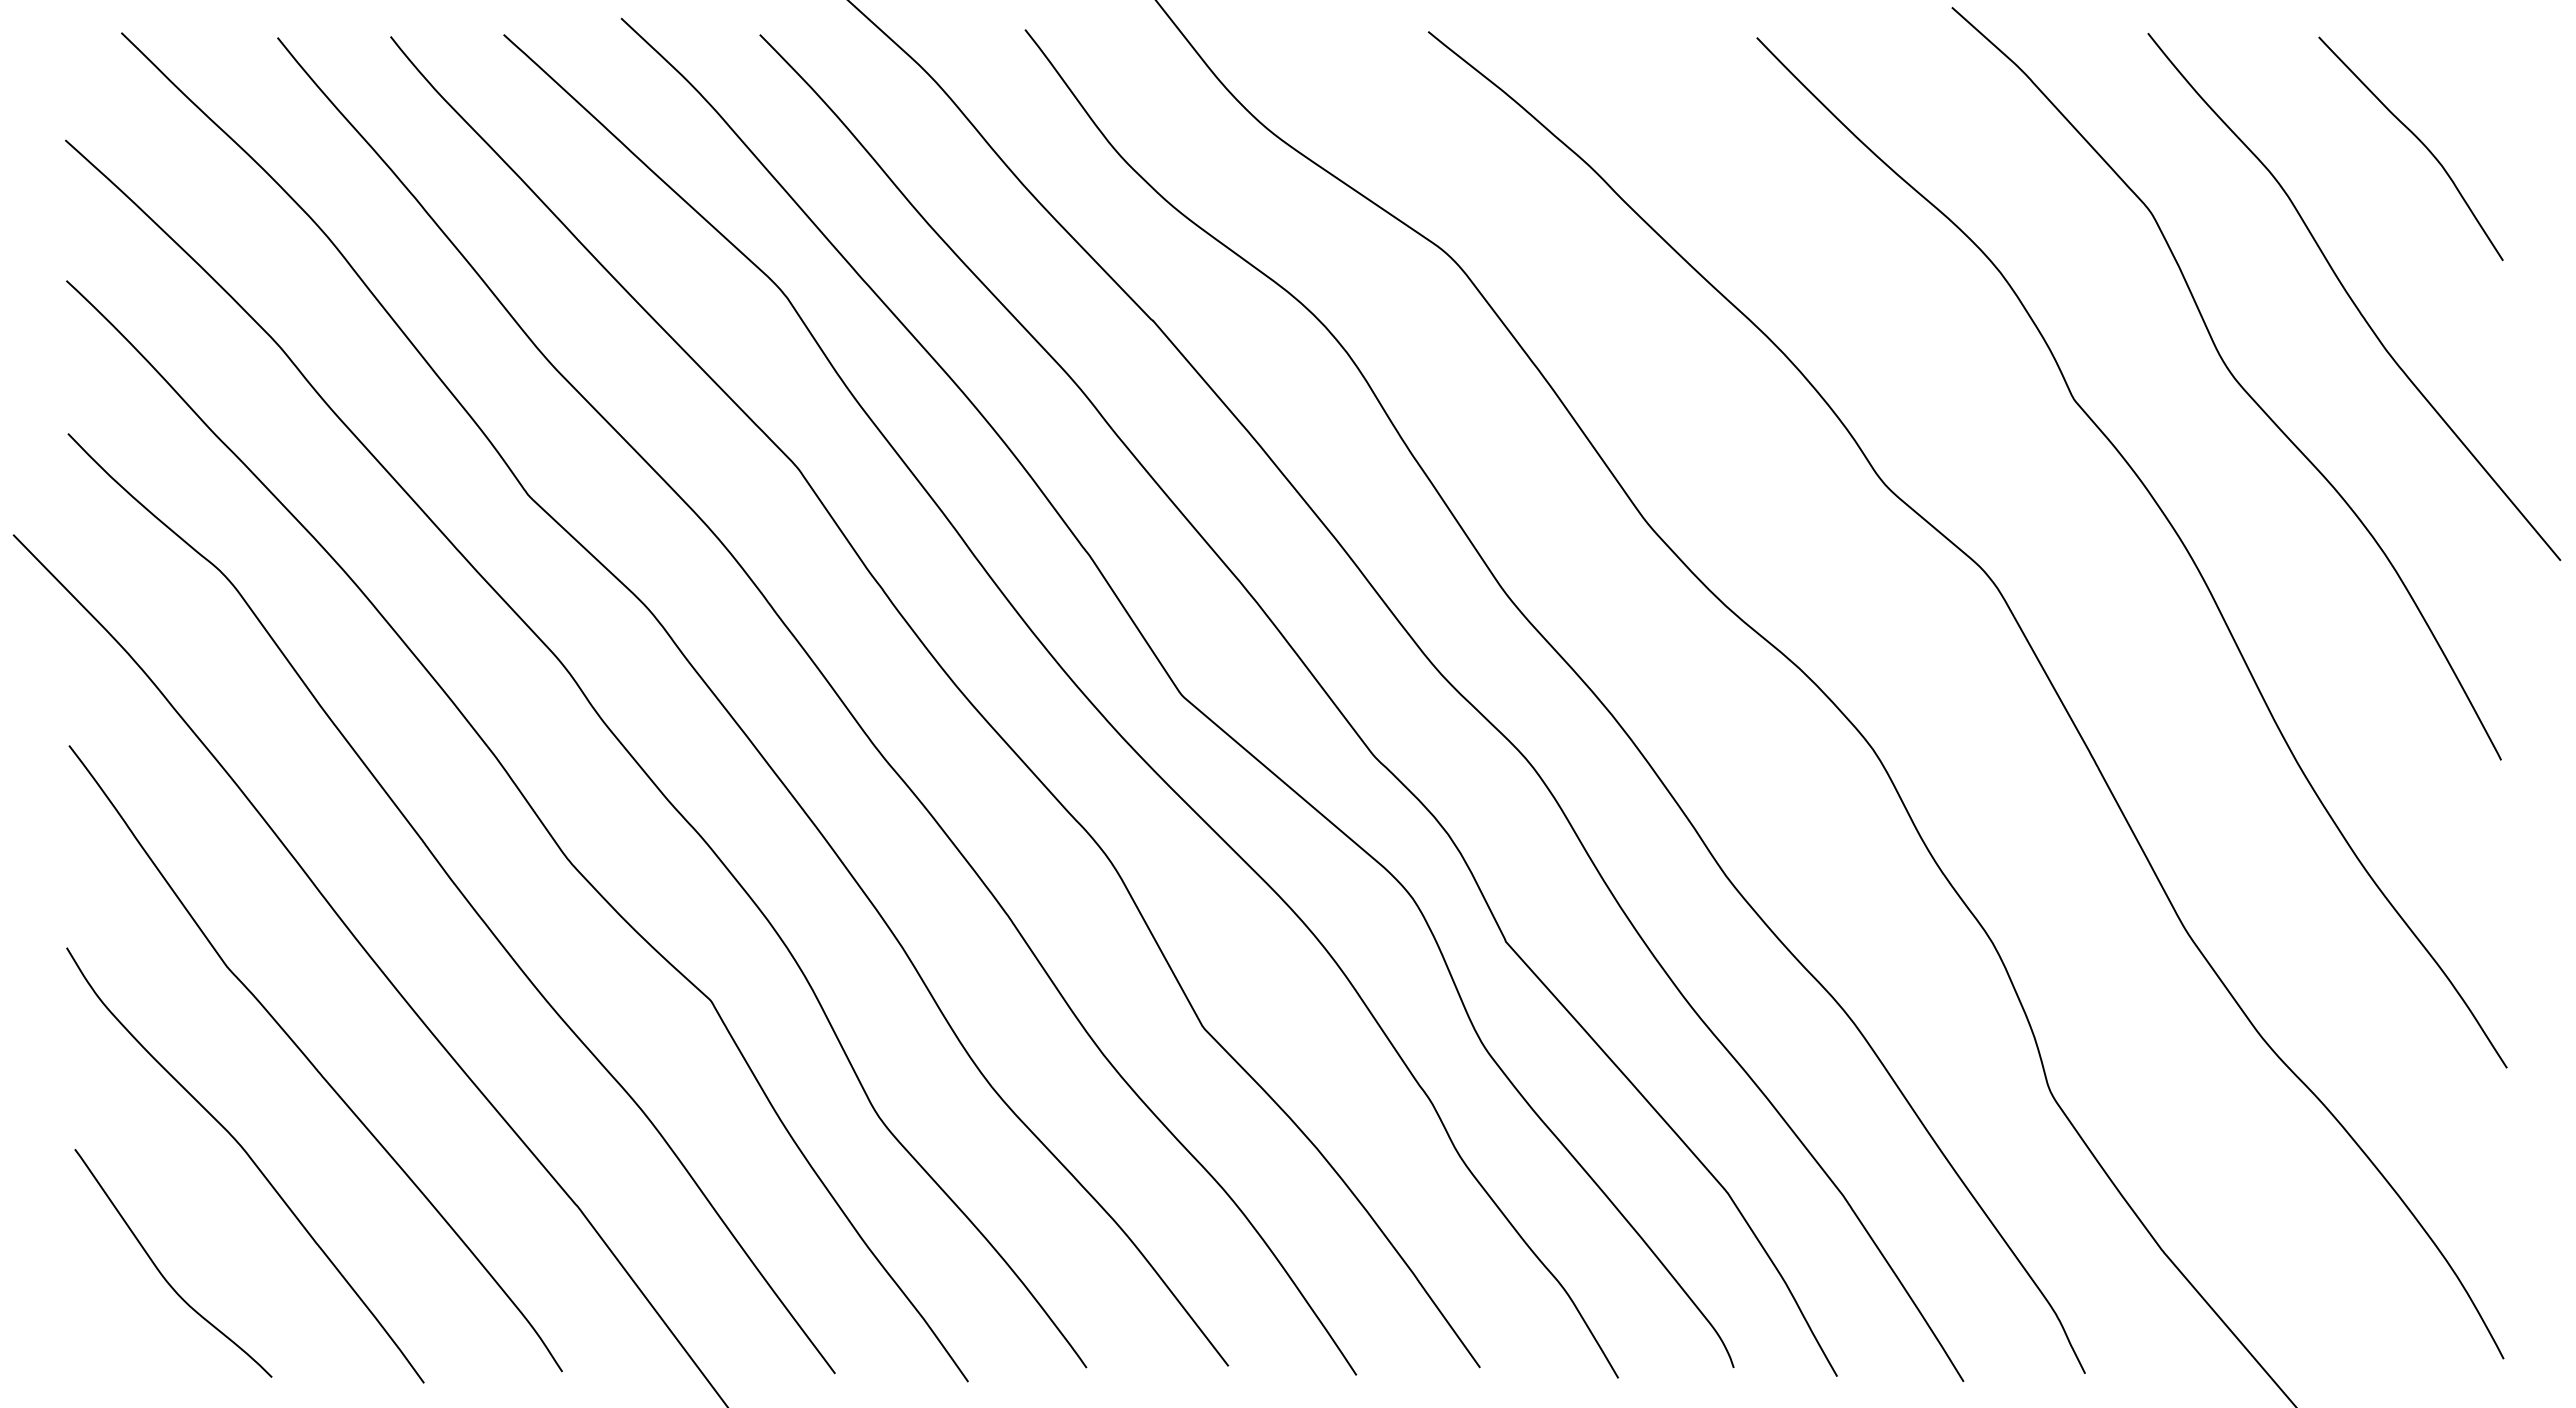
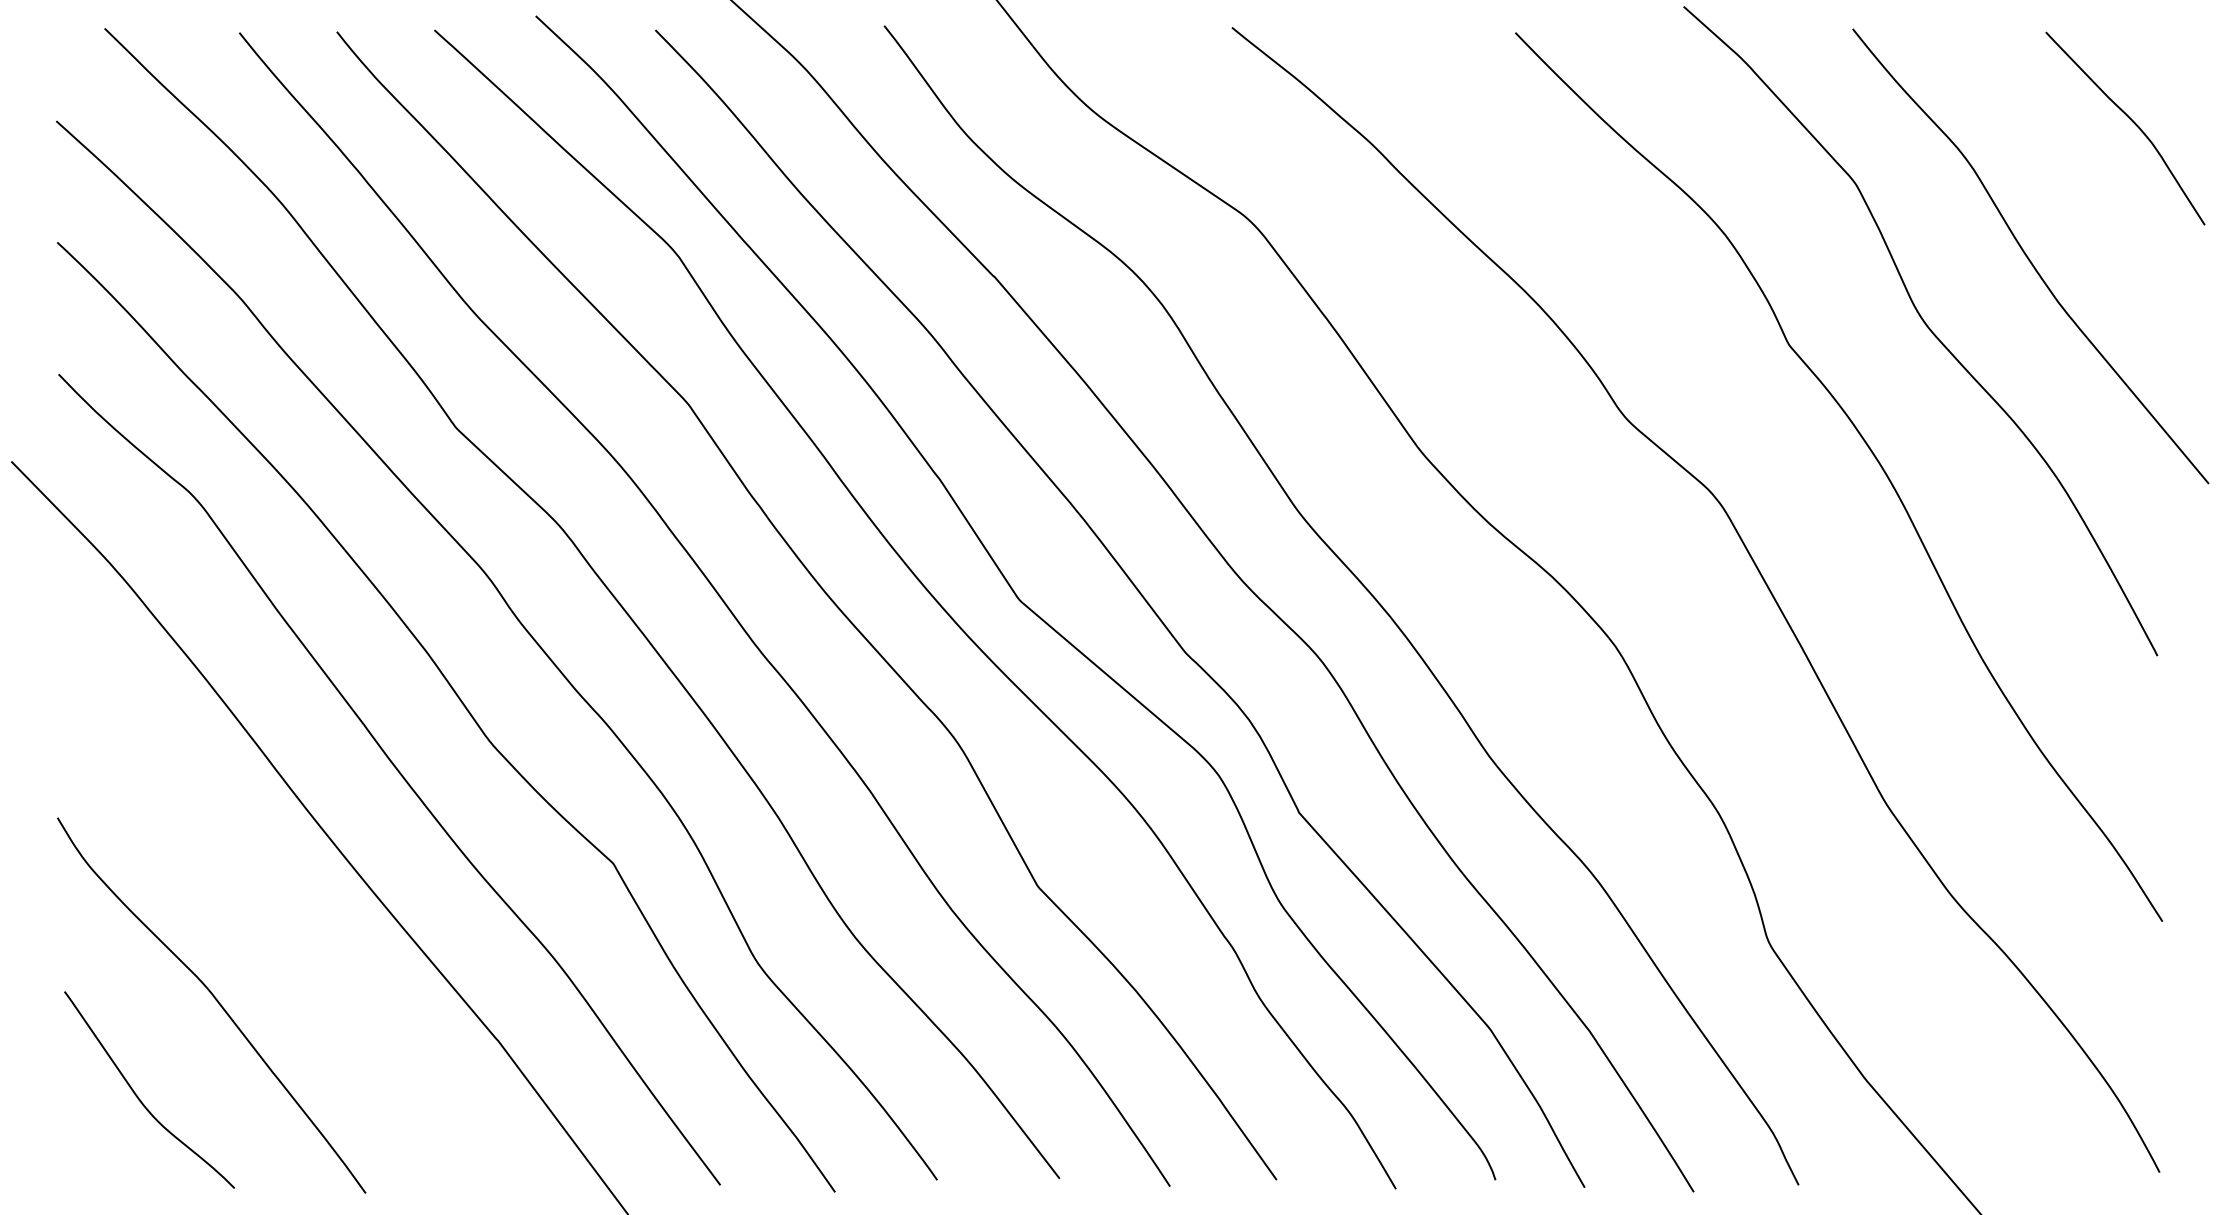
curve: (2418, 140) -> (2131, 121), moved
curve: (311, 1061) -> (268, 915), removed

